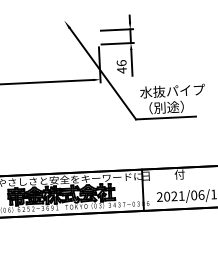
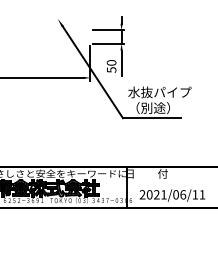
text: (121, 66) -> (111, 66), 46 -> 50

